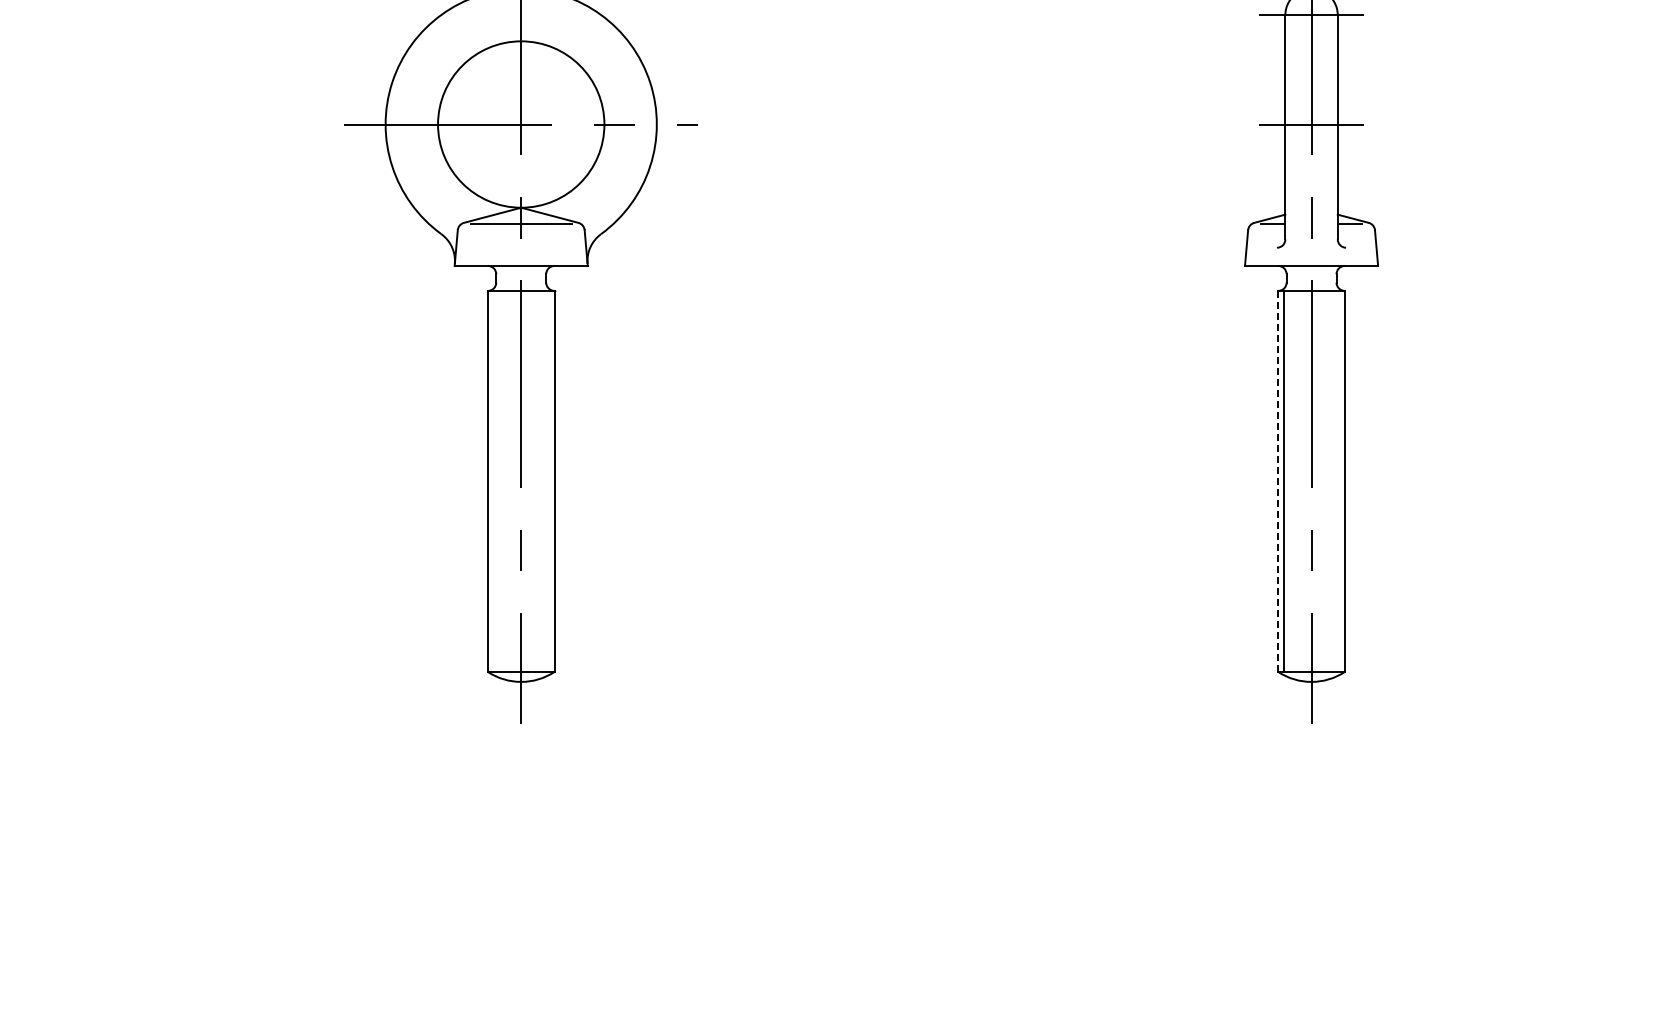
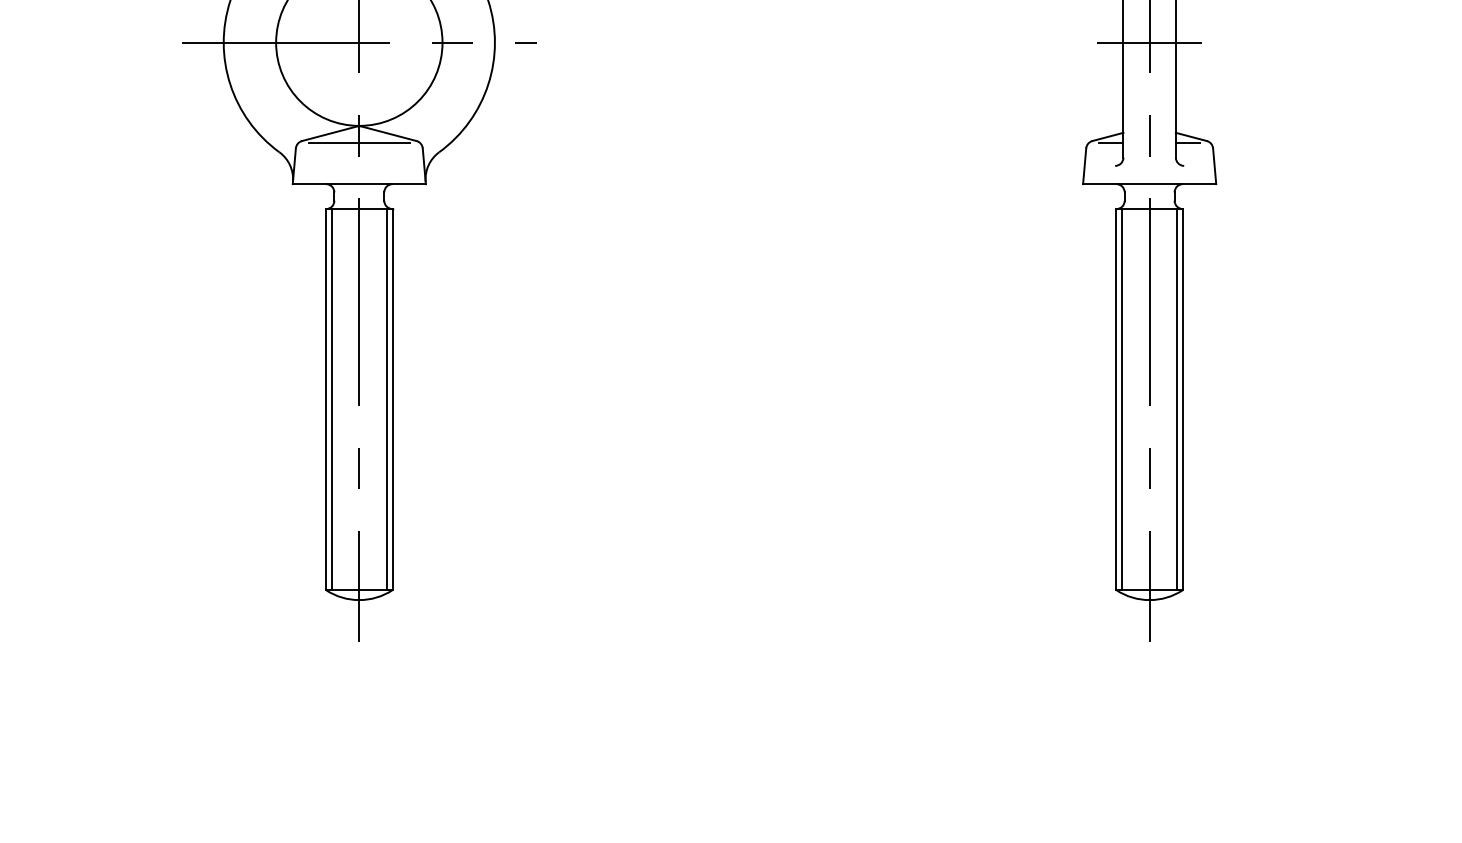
line: (493, 480) -> (331, 398), added
line: (548, 480) -> (386, 398), added
line: (1339, 480) -> (1177, 398), added
line: (1278, 481) -> (1116, 399), dashed -> solid

